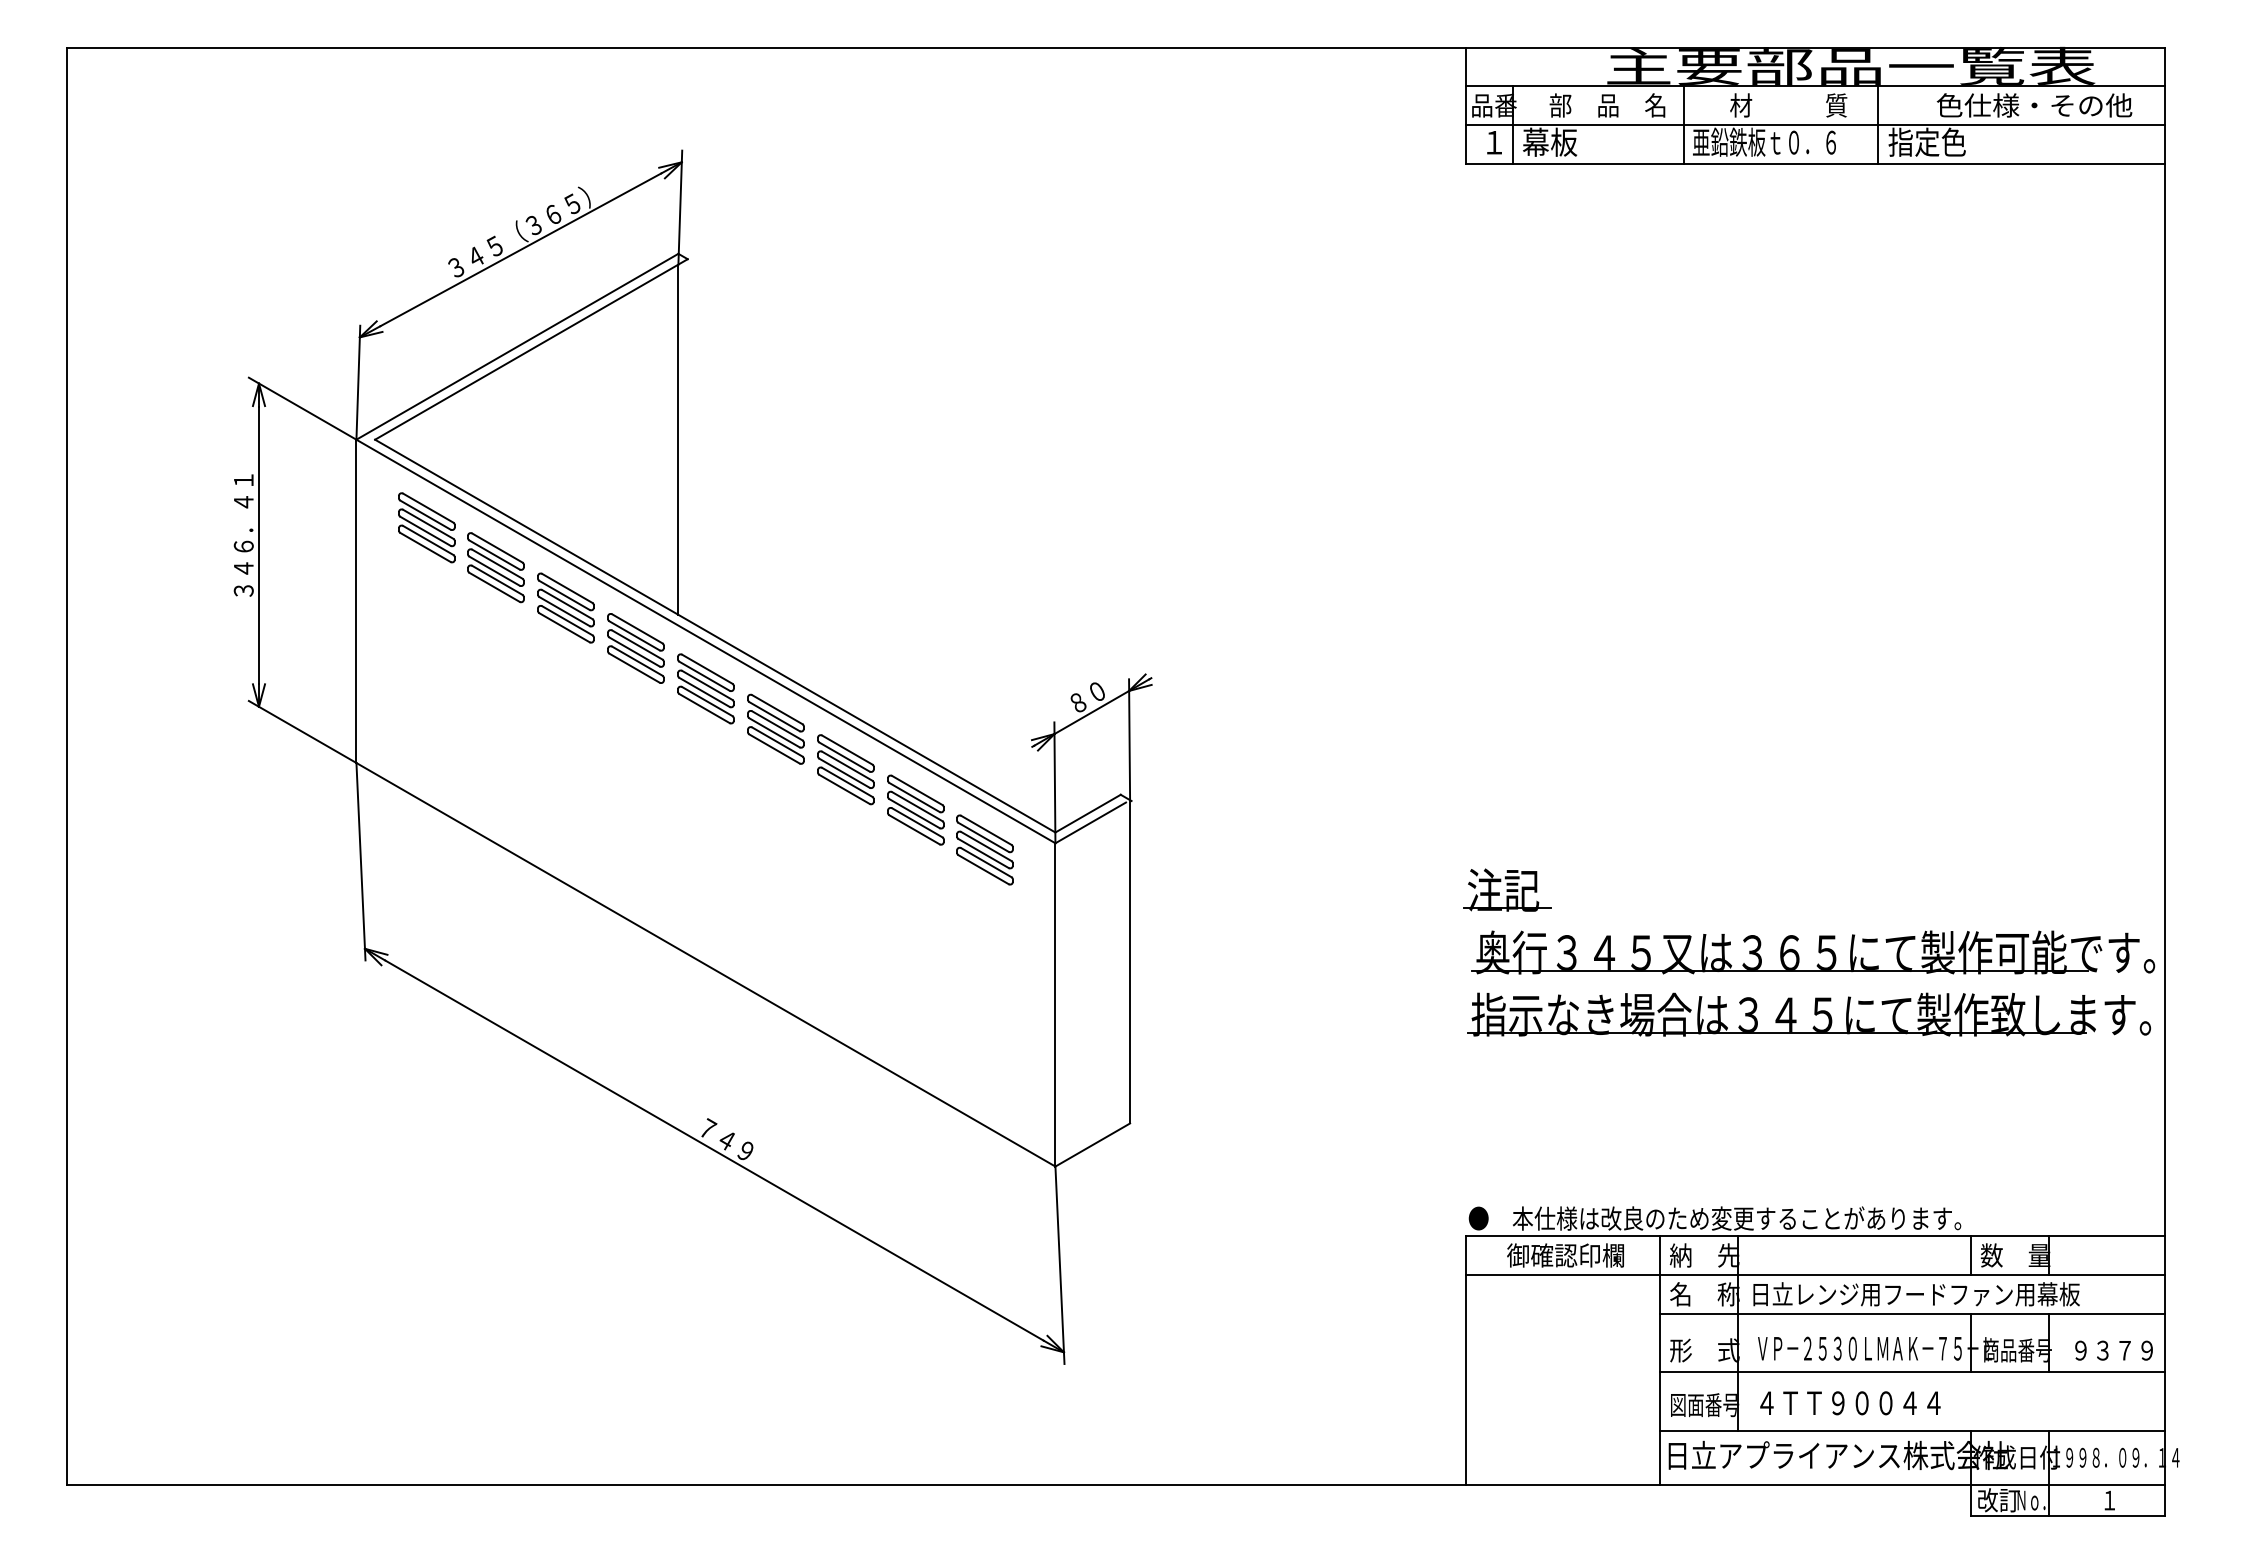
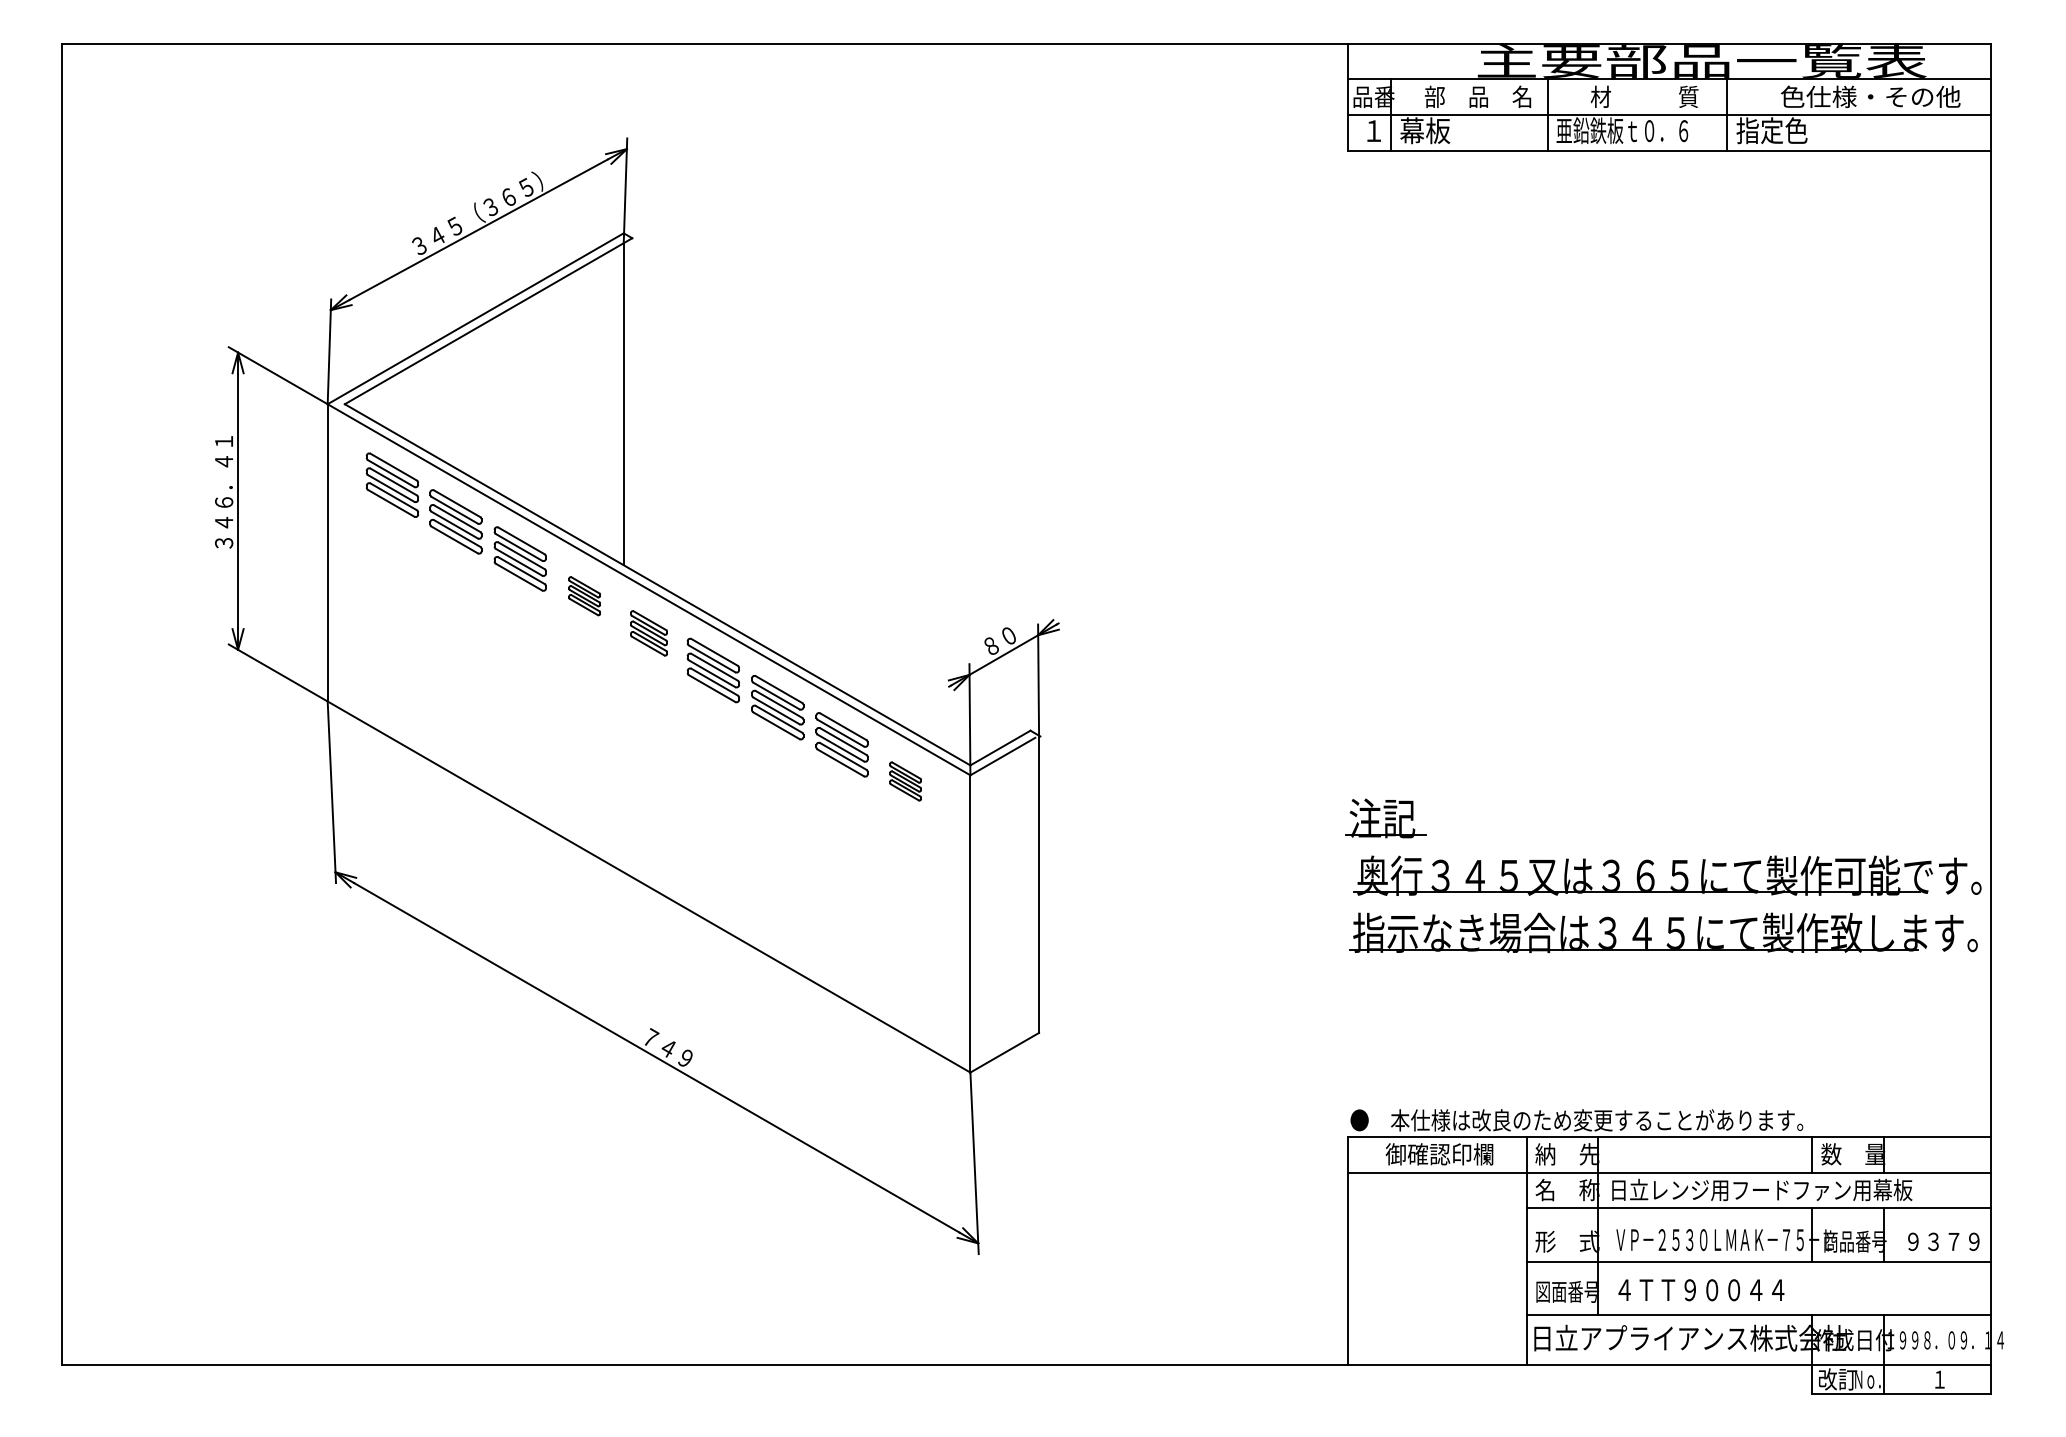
part: (635, 648) -> (584, 596), size x0.6
part: (705, 688) -> (648, 632), size x0.7
part: (984, 849) -> (905, 781), size x0.6

